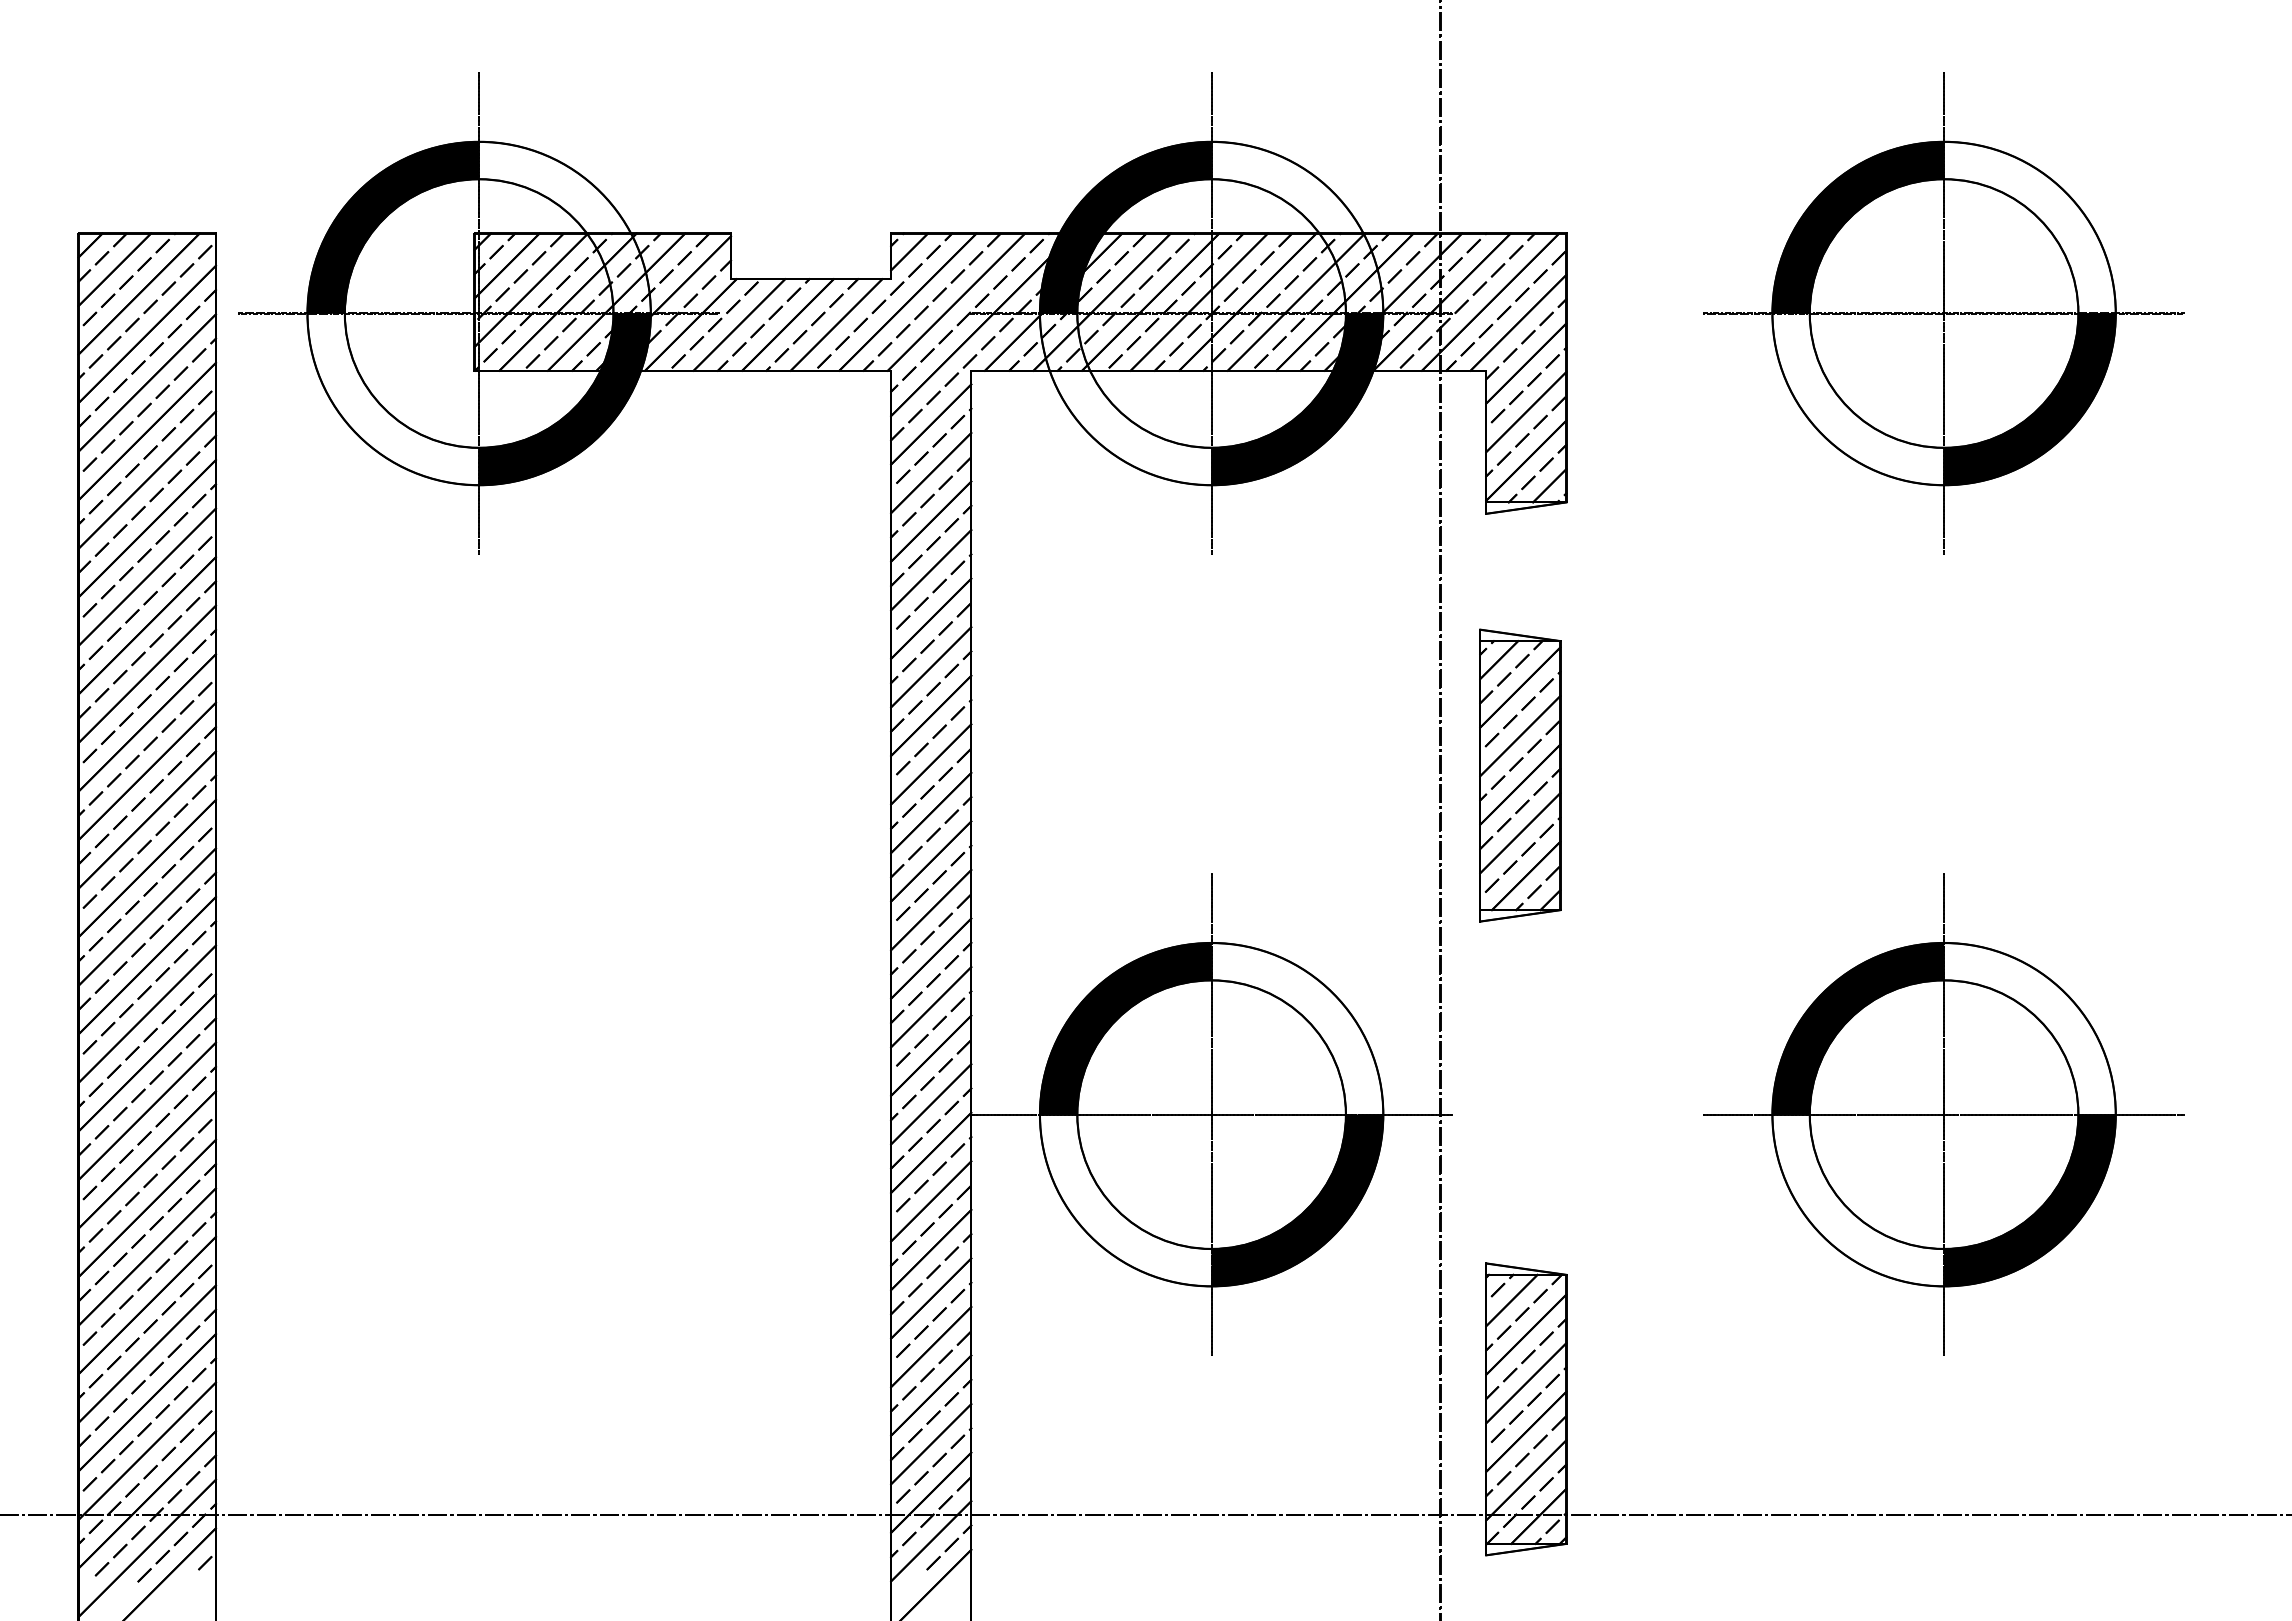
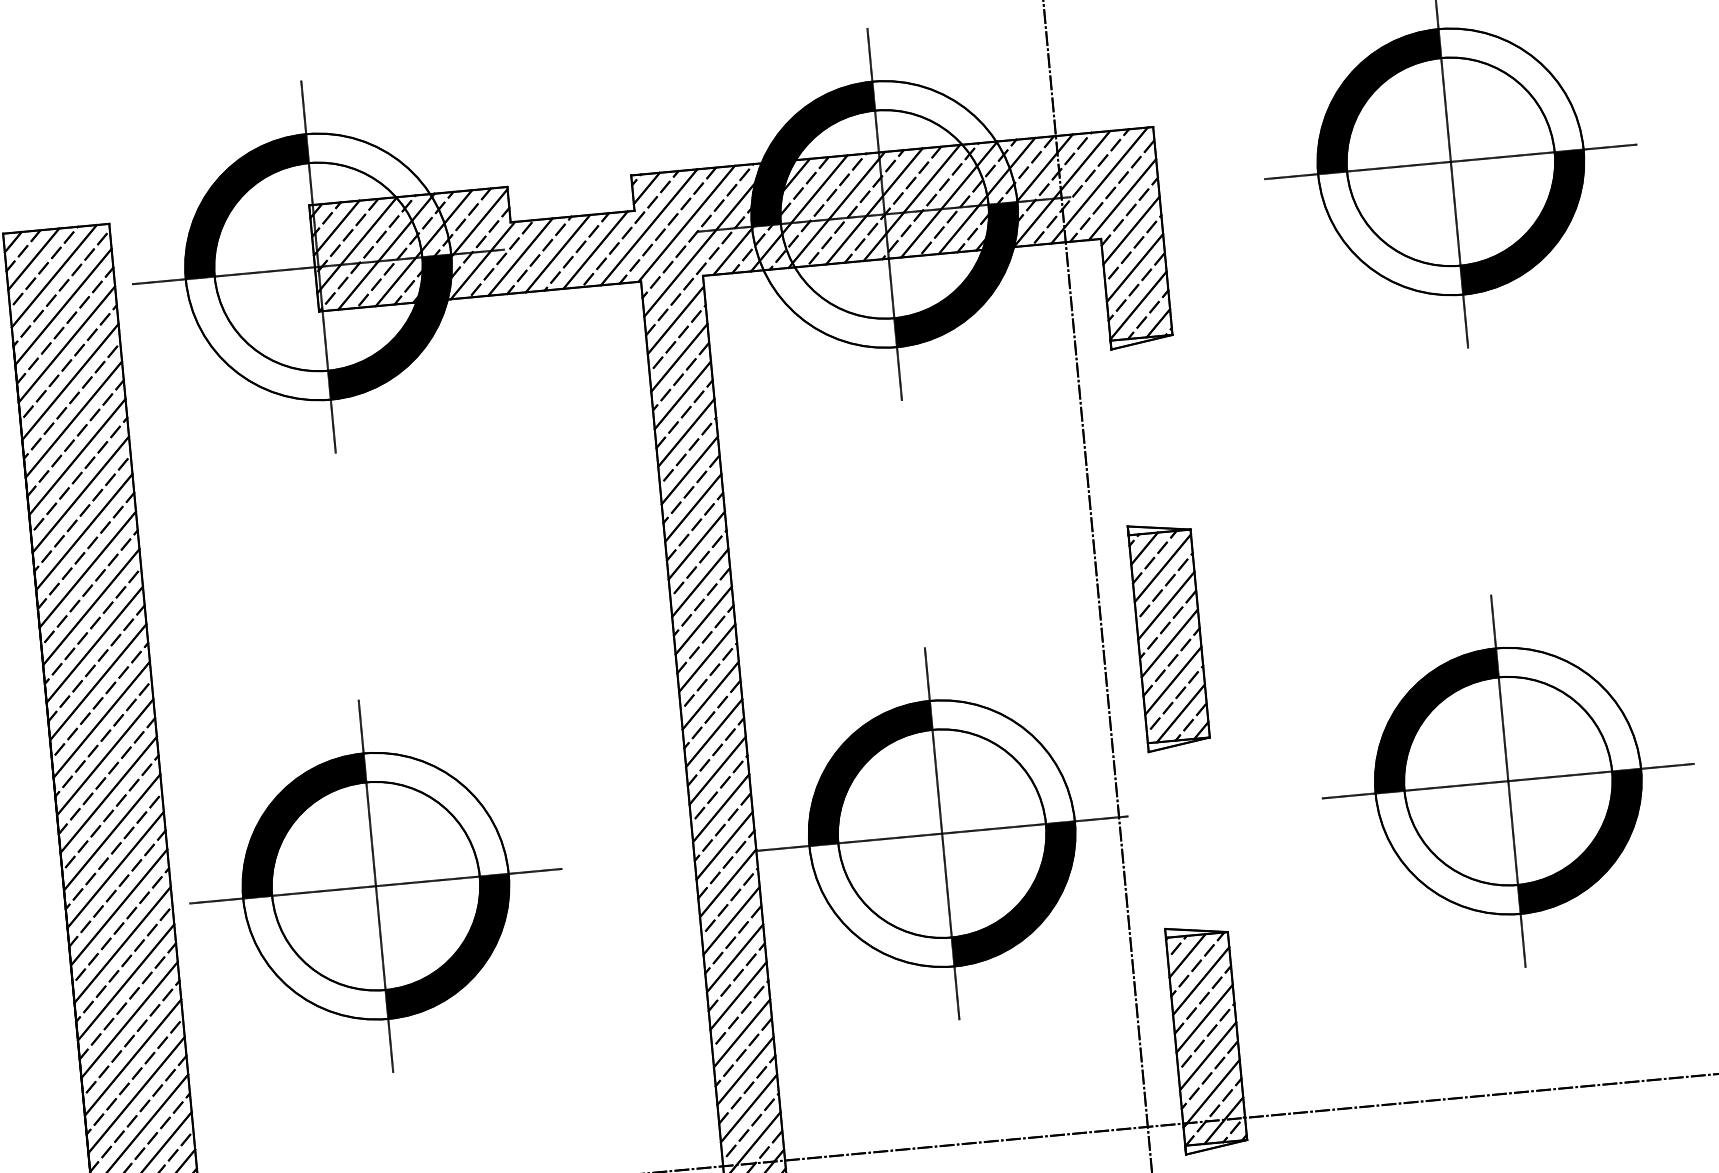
part: (1520, 775) -> (1169, 636), moved
part: (478, 1114) -> (375, 886), added

